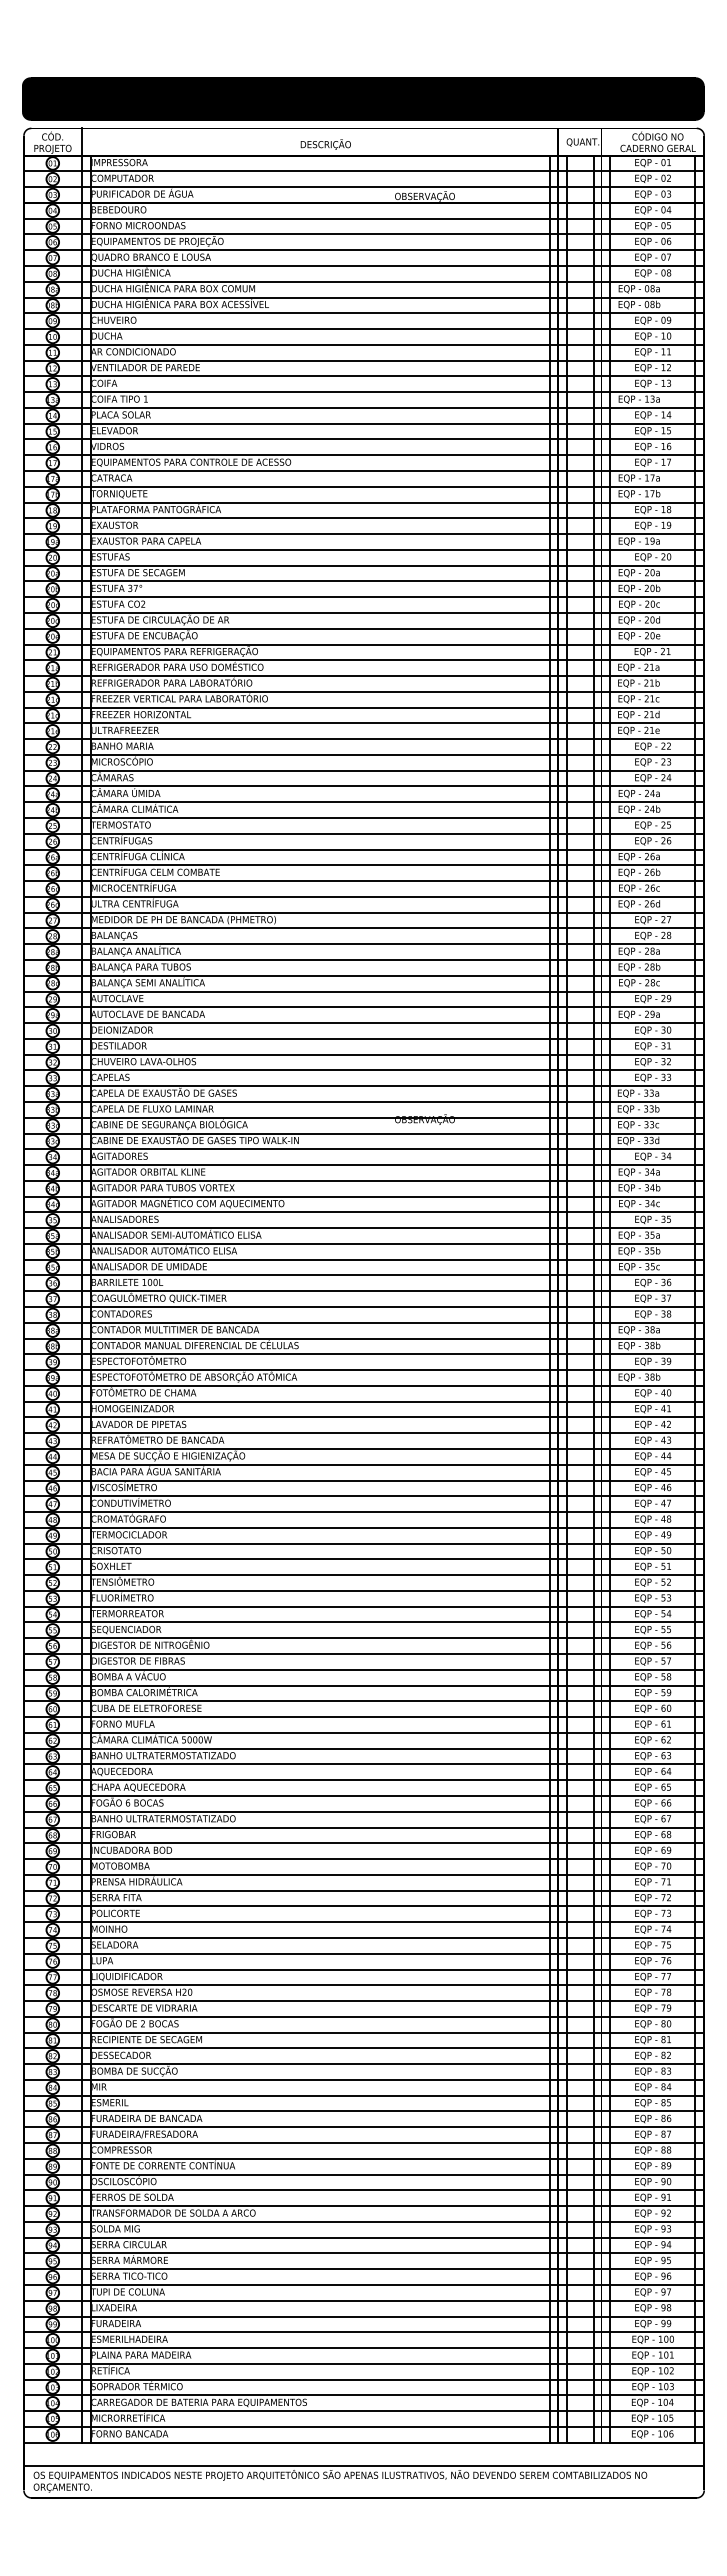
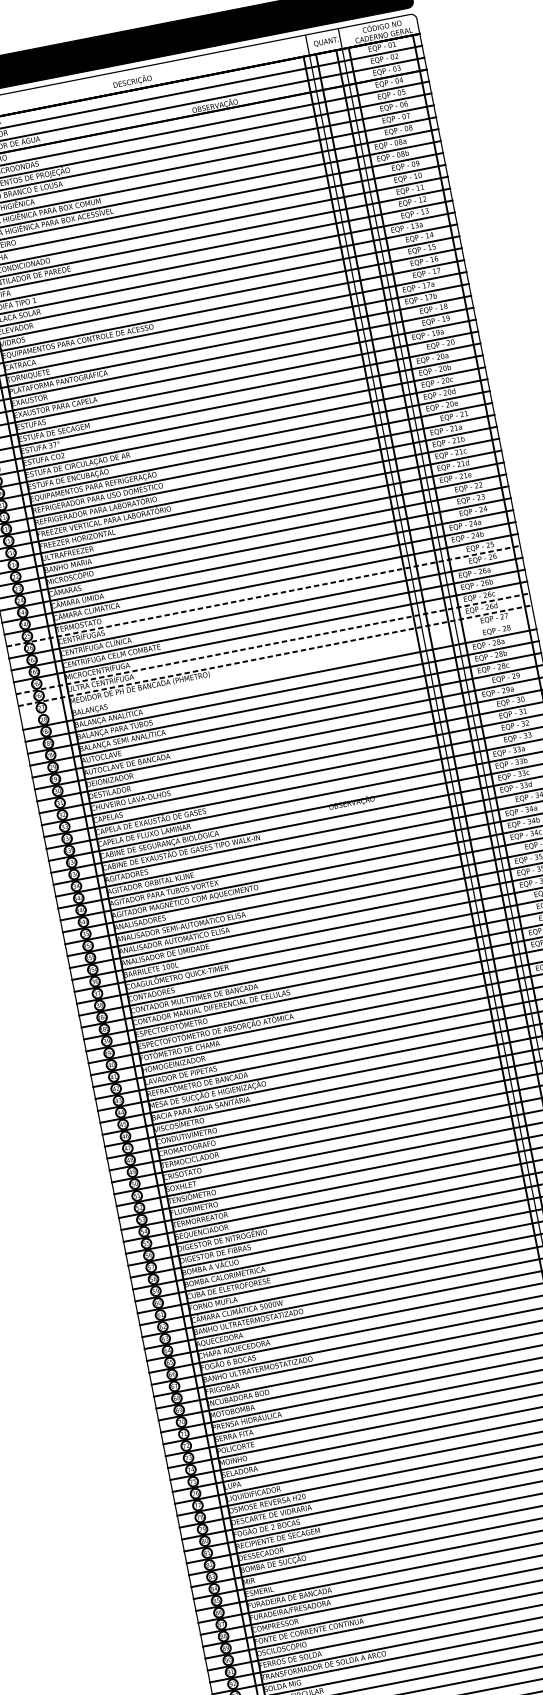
line: (364, 833) -> (263, 595), solid -> dashed
line: (364, 896) -> (273, 643), solid -> dashed
line: (364, 912) -> (275, 655), solid -> dashed
line: (363, 928) -> (277, 667), removed

